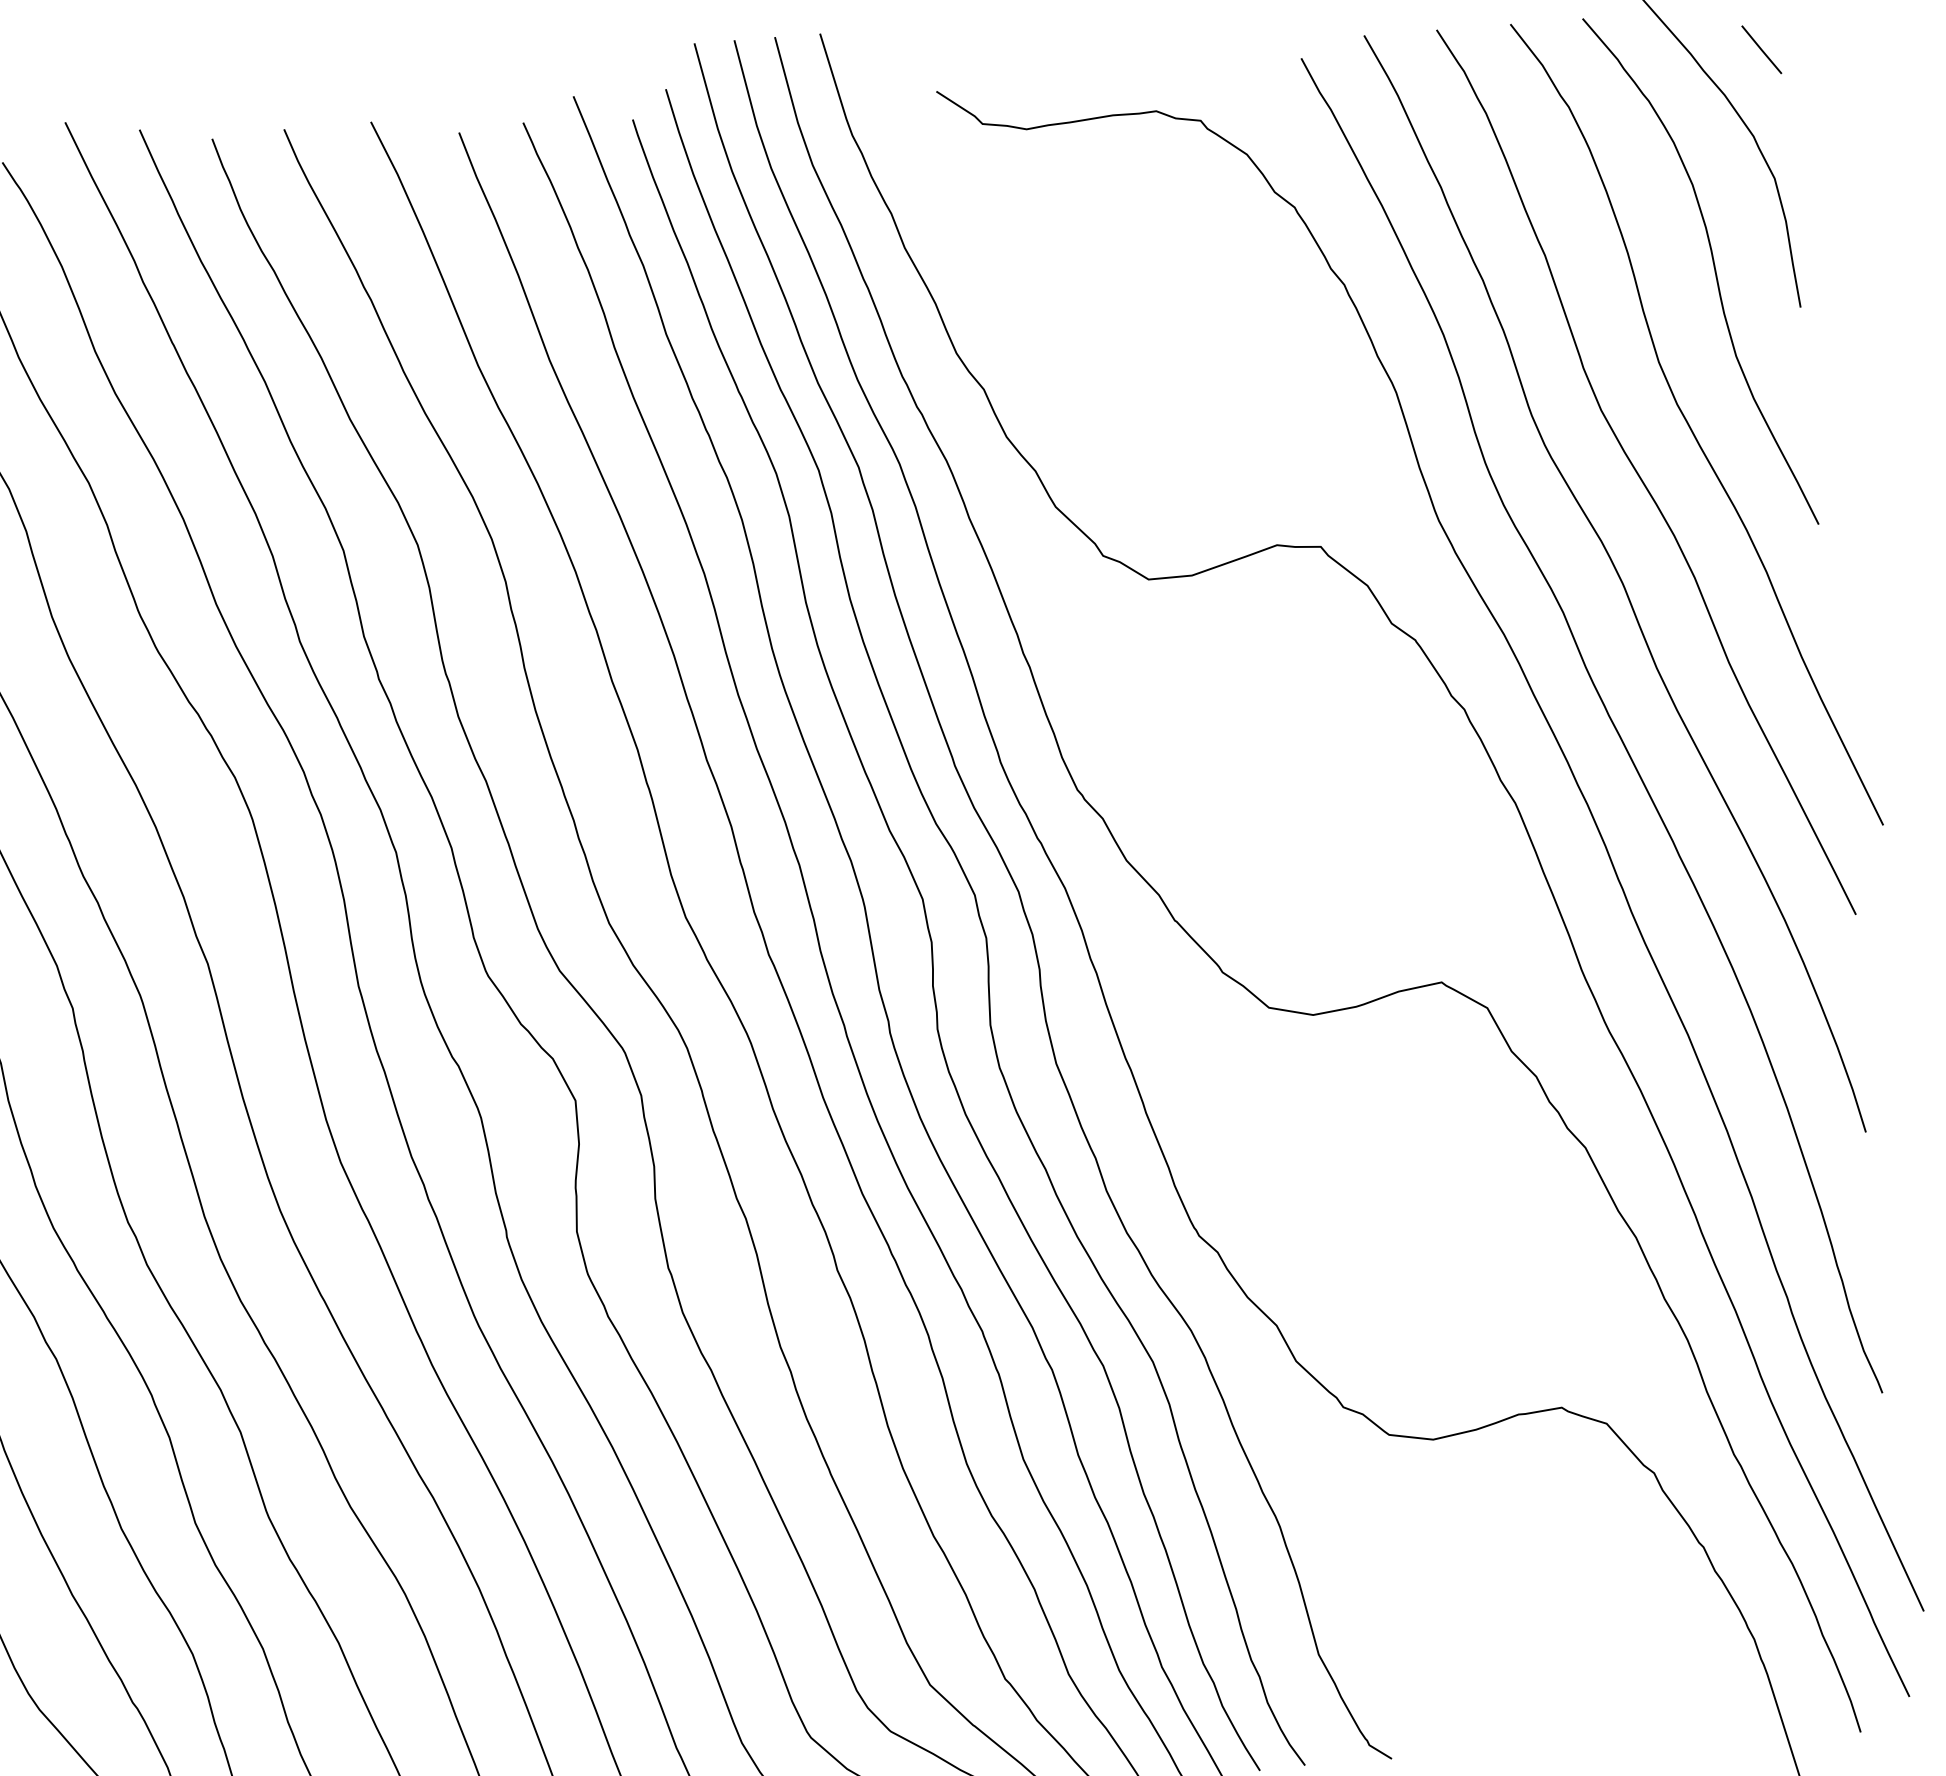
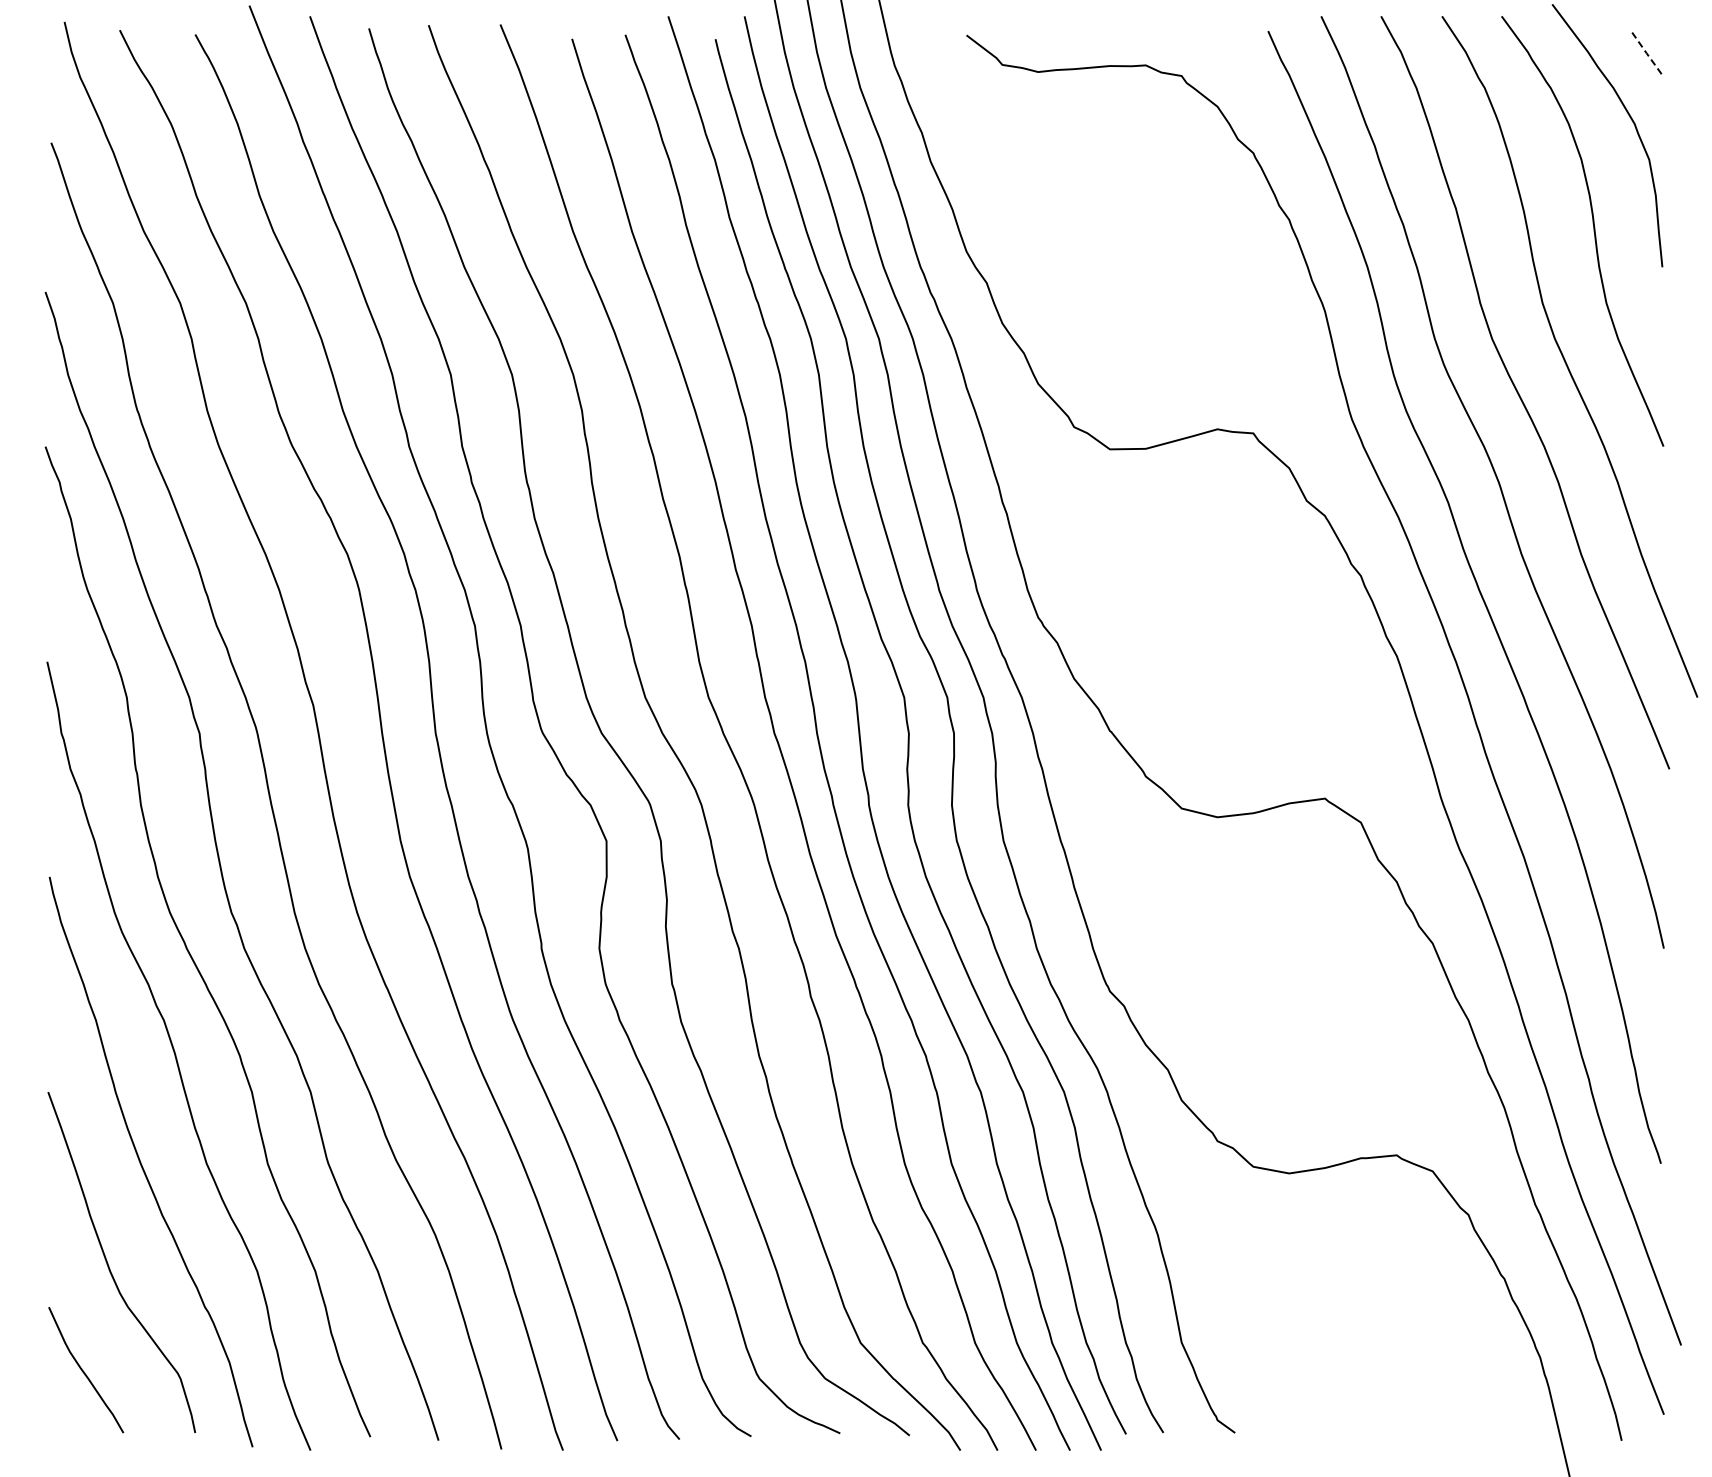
line: (1761, 50) -> (1646, 53), solid -> dashed

